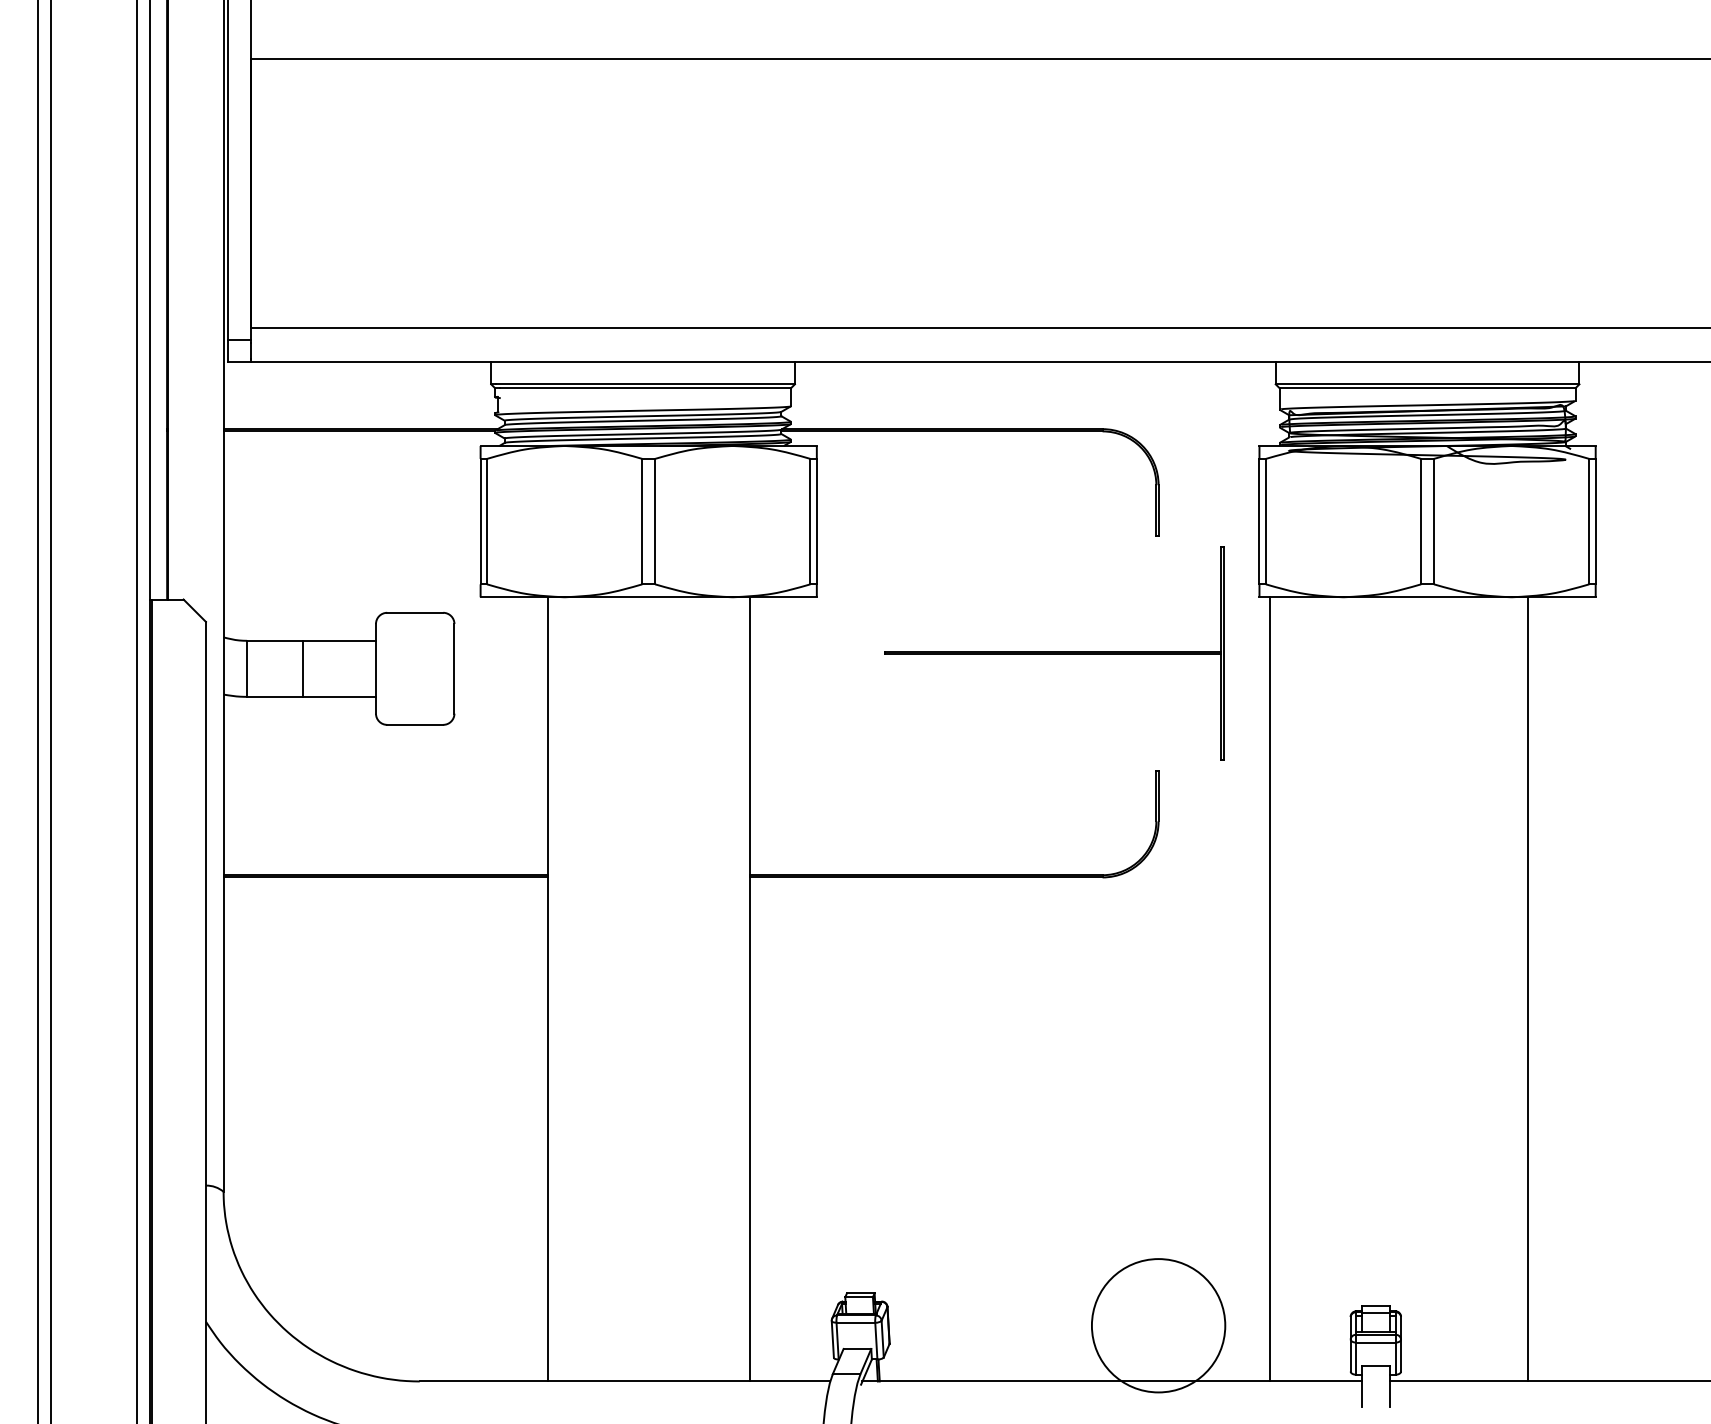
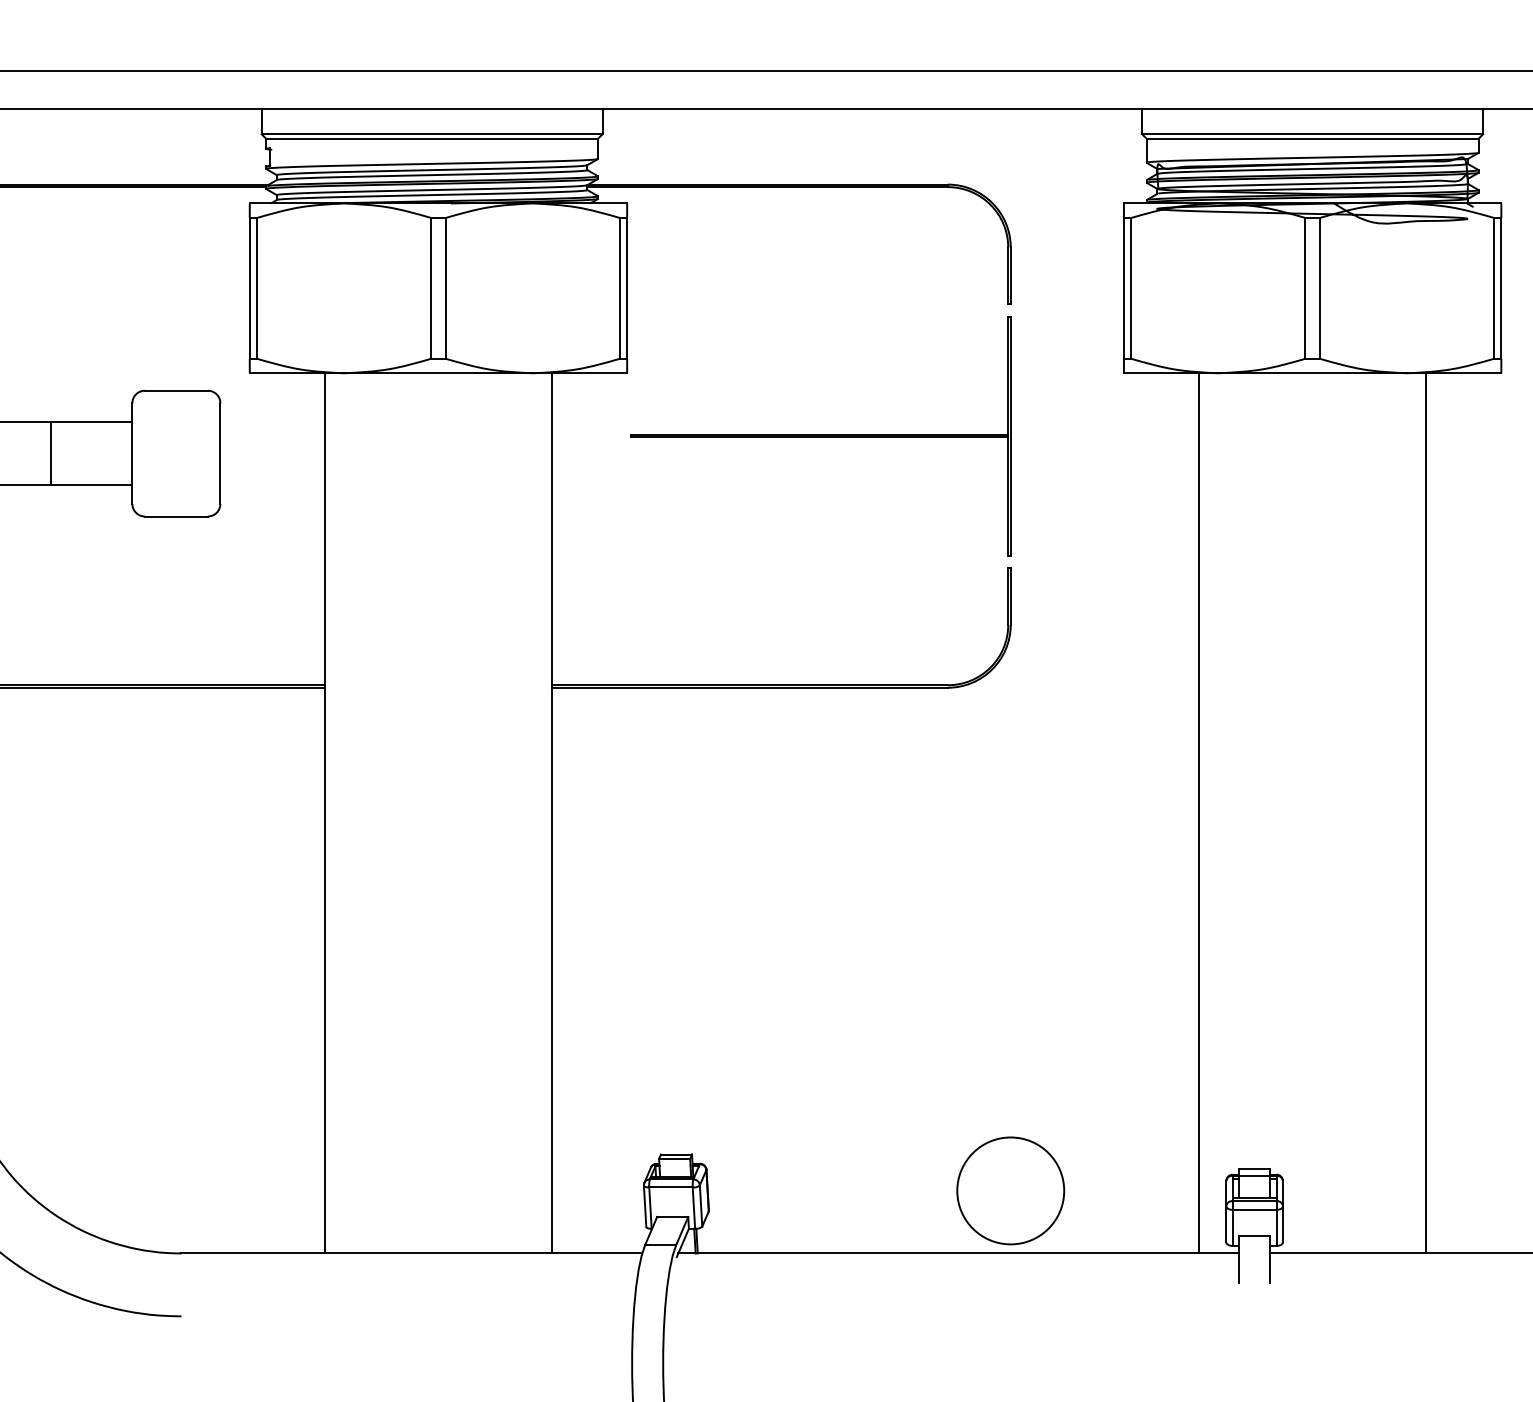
part: (1054, 653) -> (820, 436), moved
line: (1269, 989) -> (1199, 813), moved
circle: (1158, 1325) -> (1010, 1190), size x0.71

